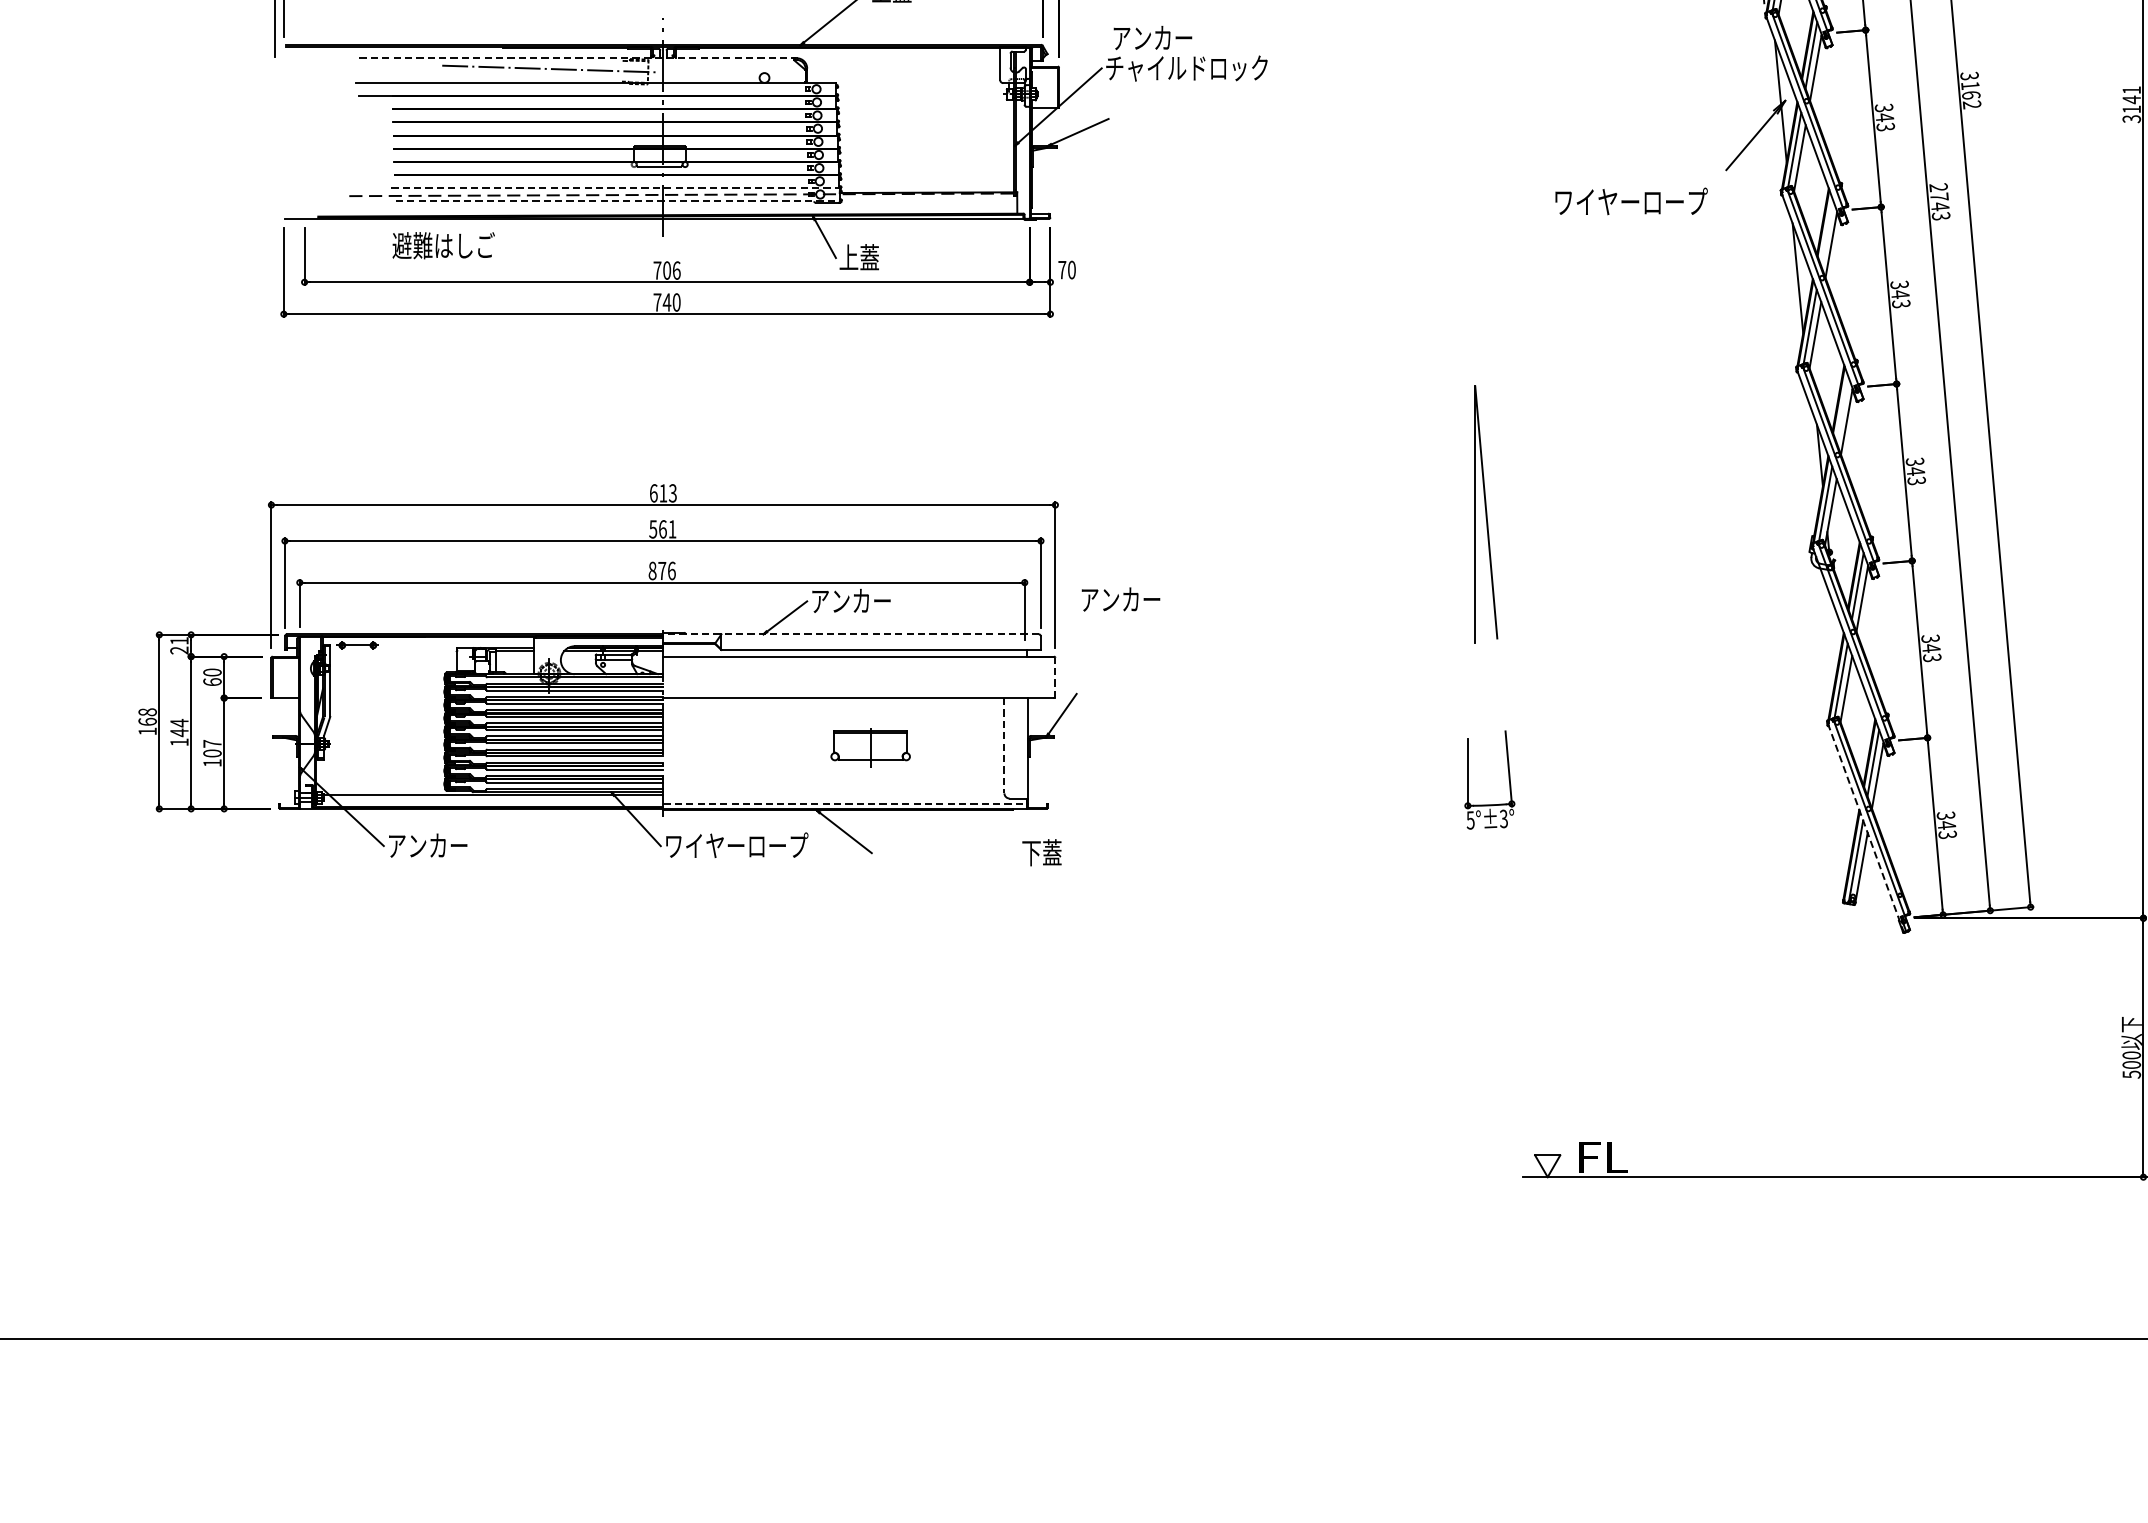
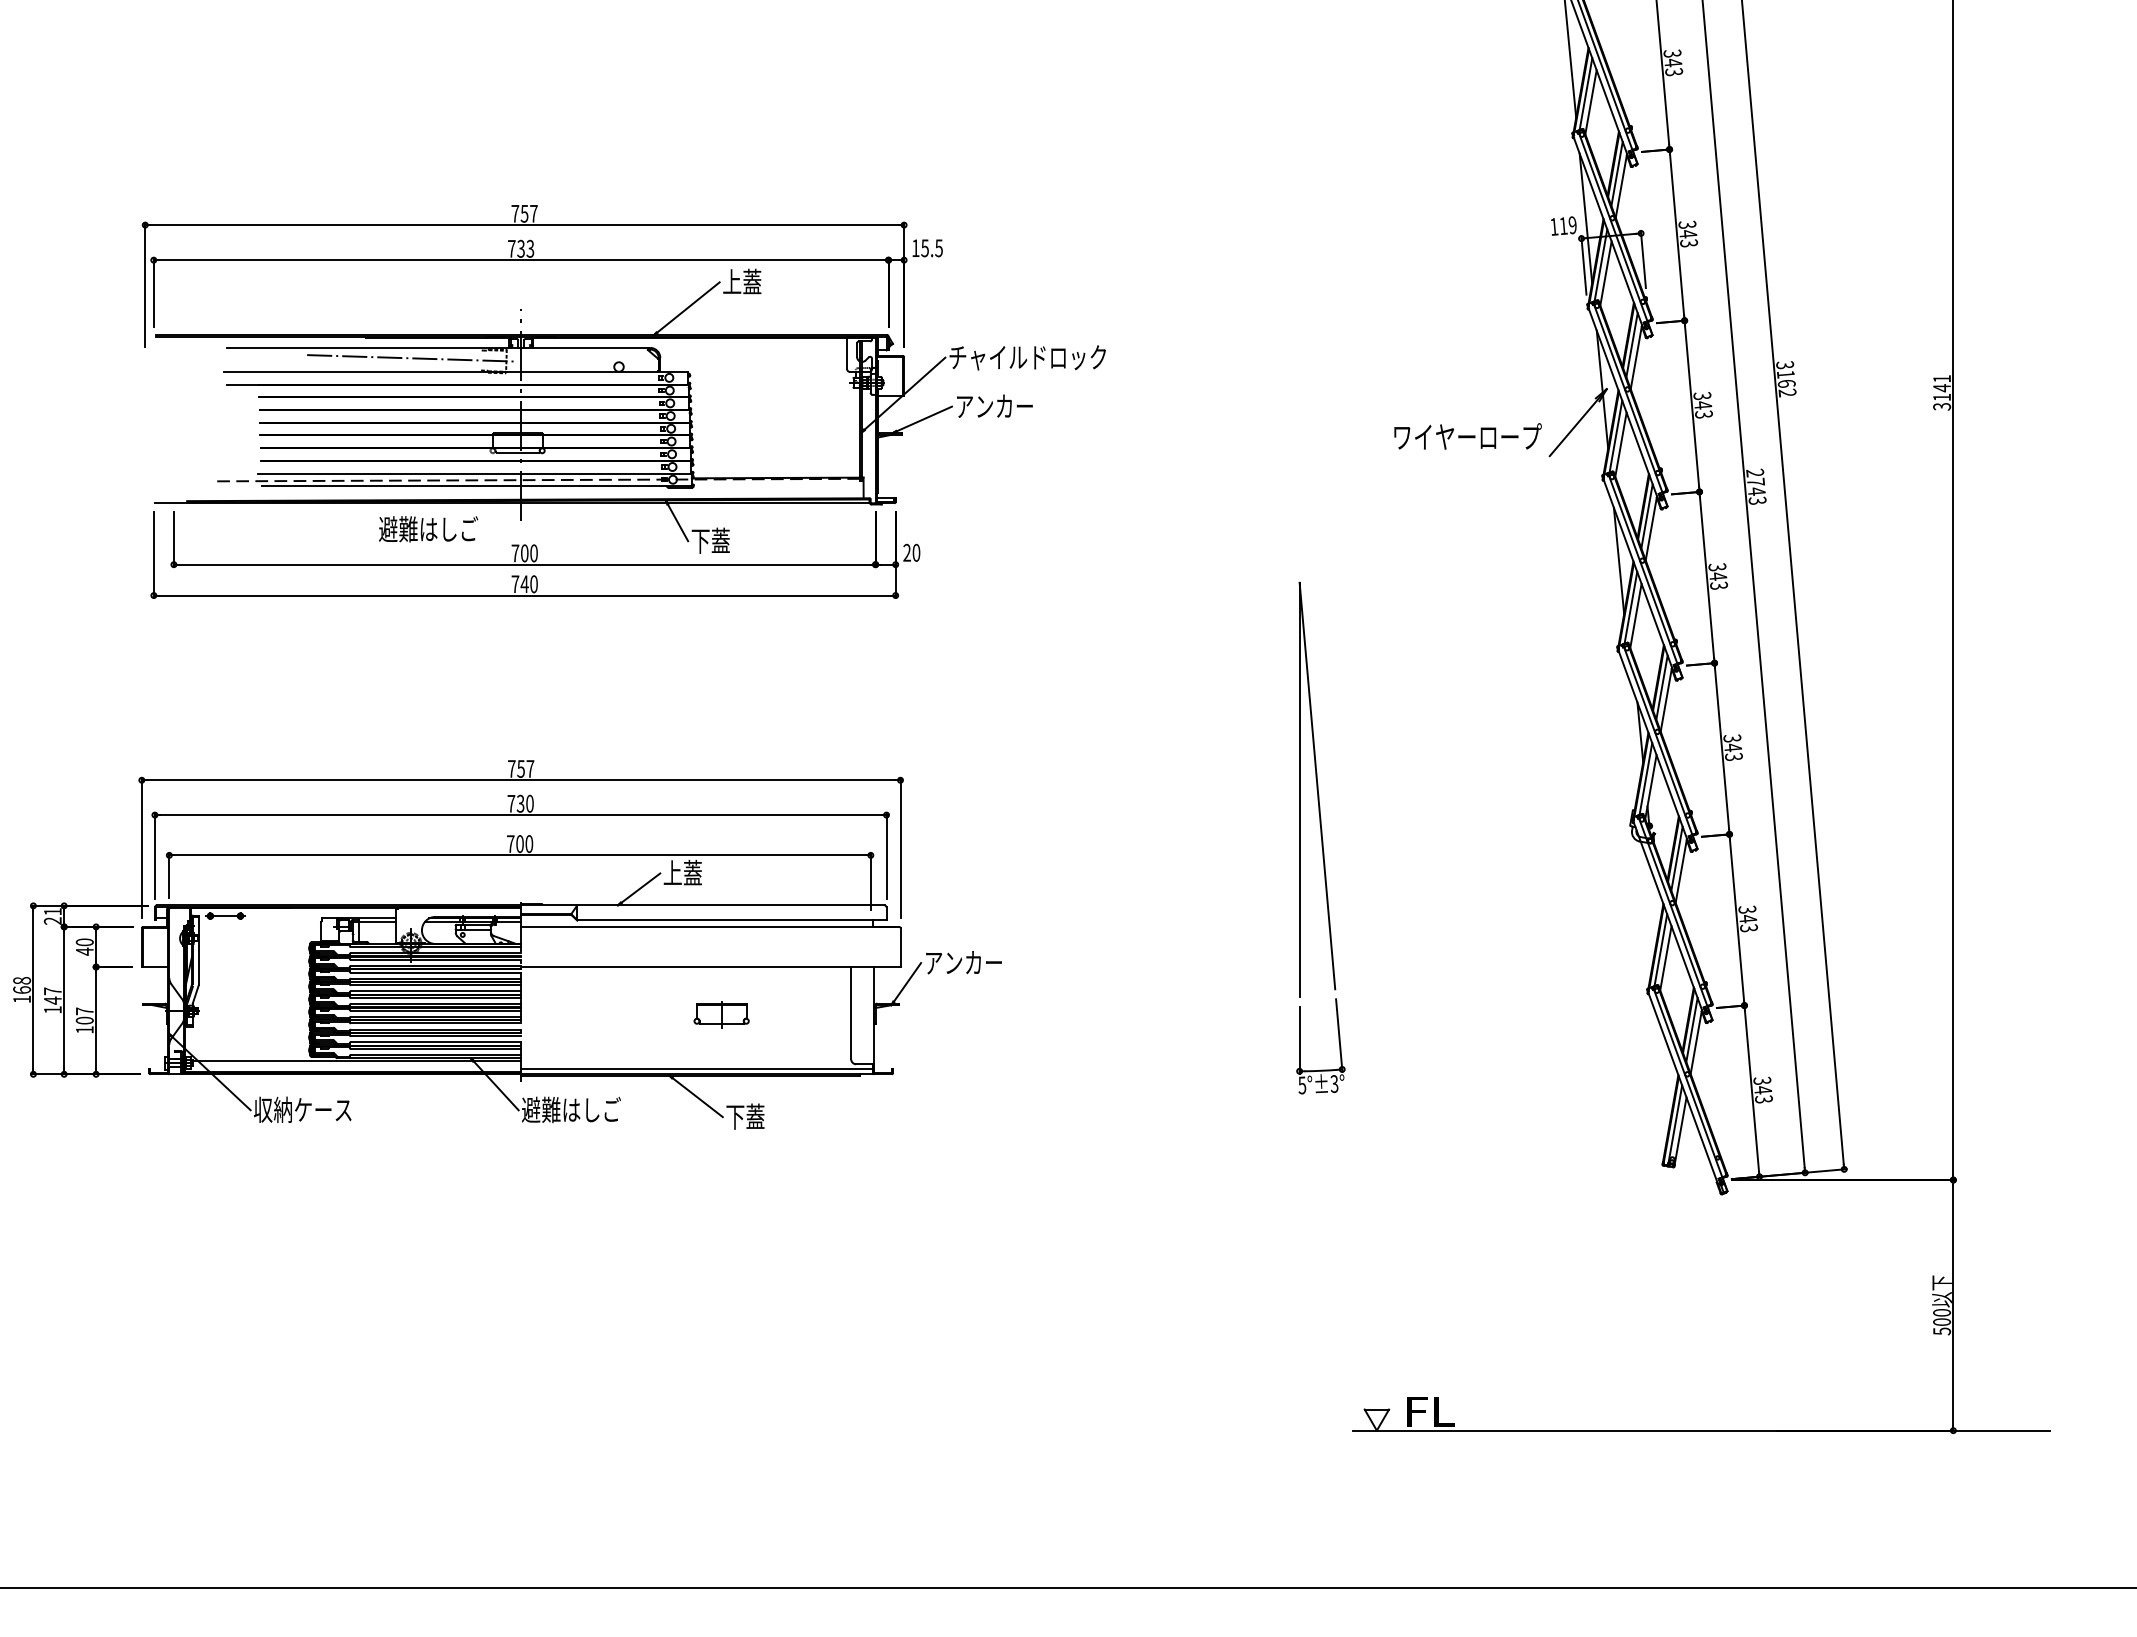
text: (1152, 37) -> (994, 405), moved
line: (576, 57) -> (437, 347), dashed -> solid
line: (615, 188) -> (474, 473), dashed -> solid
line: (618, 201) -> (477, 486), dashed -> solid
text: (1631, 201) -> (1467, 436), moved
line: (1826, 232) -> (1646, 516), added
text: (443, 245) -> (428, 529), moved
text: (848, 257) -> (700, 540), 上蓋 -> 下蓋
text: (1061, 269) -> (906, 552), 70 -> 20
text: (676, 270) -> (533, 553), 706 -> 700
line: (1841, 409) -> (1661, 687), added
text: (663, 492) -> (521, 768), 613 -> 757
part: (1486, 514) -> (1317, 789), size x1.67
text: (662, 529) -> (520, 803), 561 -> 730
text: (662, 571) -> (520, 844), 876 -> 700
text: (1120, 599) -> (963, 962), moved
text: (850, 600) -> (702, 872), アンカー -> 上蓋
line: (850, 634) -> (702, 905), dashed -> solid
line: (1055, 677) -> (900, 947), dashed -> solid
text: (212, 682) -> (84, 951), 60 -> 40
text: (179, 723) -> (52, 991), 144 -> 147
line: (1004, 746) -> (851, 1013), dashed -> solid
part: (870, 747) -> (721, 1014), size x0.71
line: (845, 803) -> (697, 1069), dashed -> solid
line: (1865, 827) -> (1684, 1092), dashed -> solid
text: (437, 845) -> (302, 1109), アンカー -> 収納ケース
text: (736, 845) -> (591, 1109), ワイヤーロープ -> 避難はしご
text: (1041, 852) -> (745, 1116), moved

